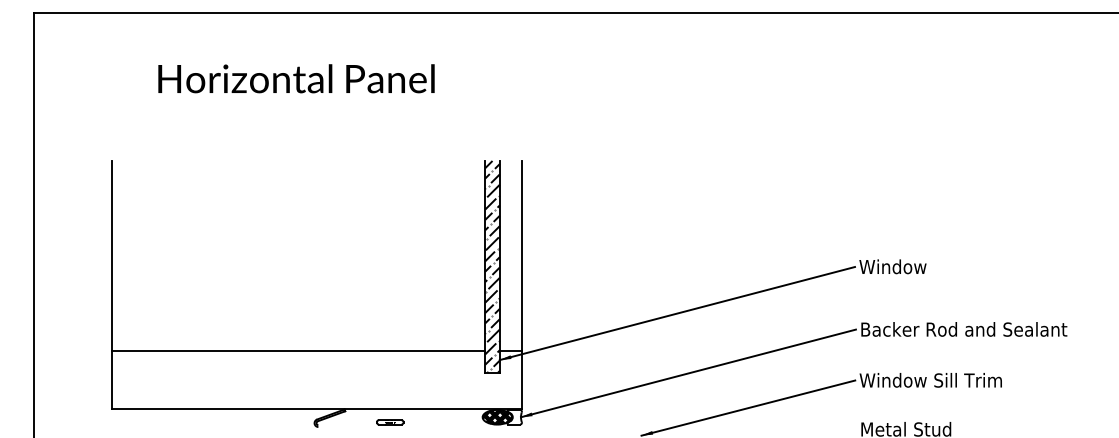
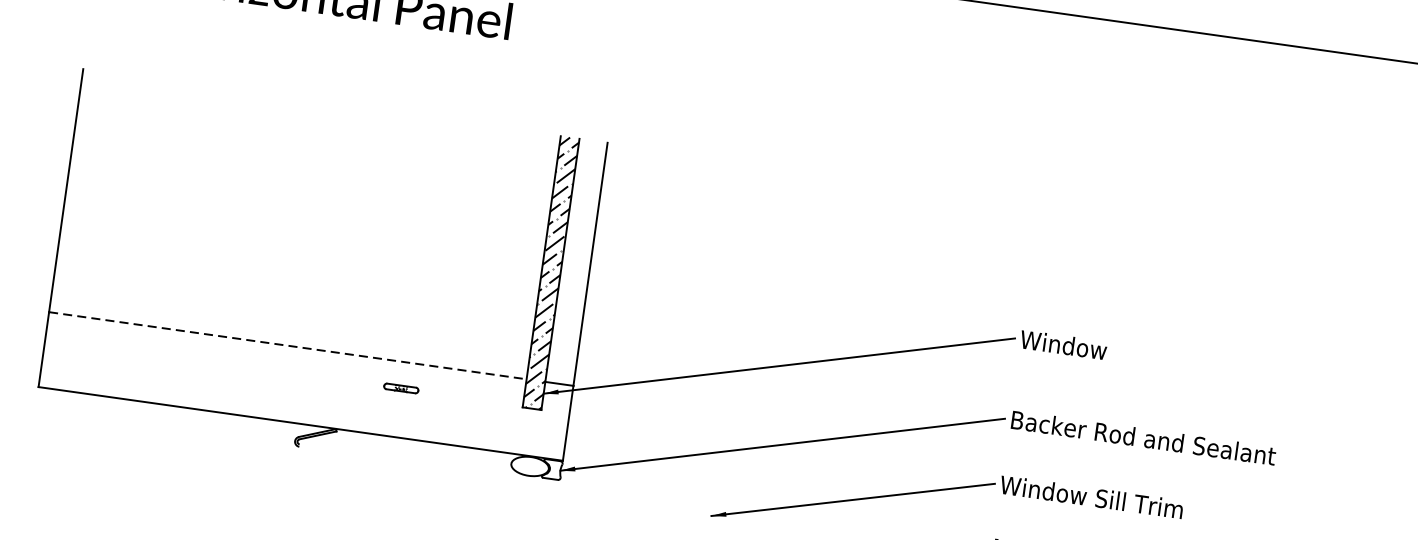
line: (298, 350) -> (287, 345), solid -> dashed
hatch: (496, 416) -> (529, 465), removed
part: (390, 422) -> (401, 388), moved

